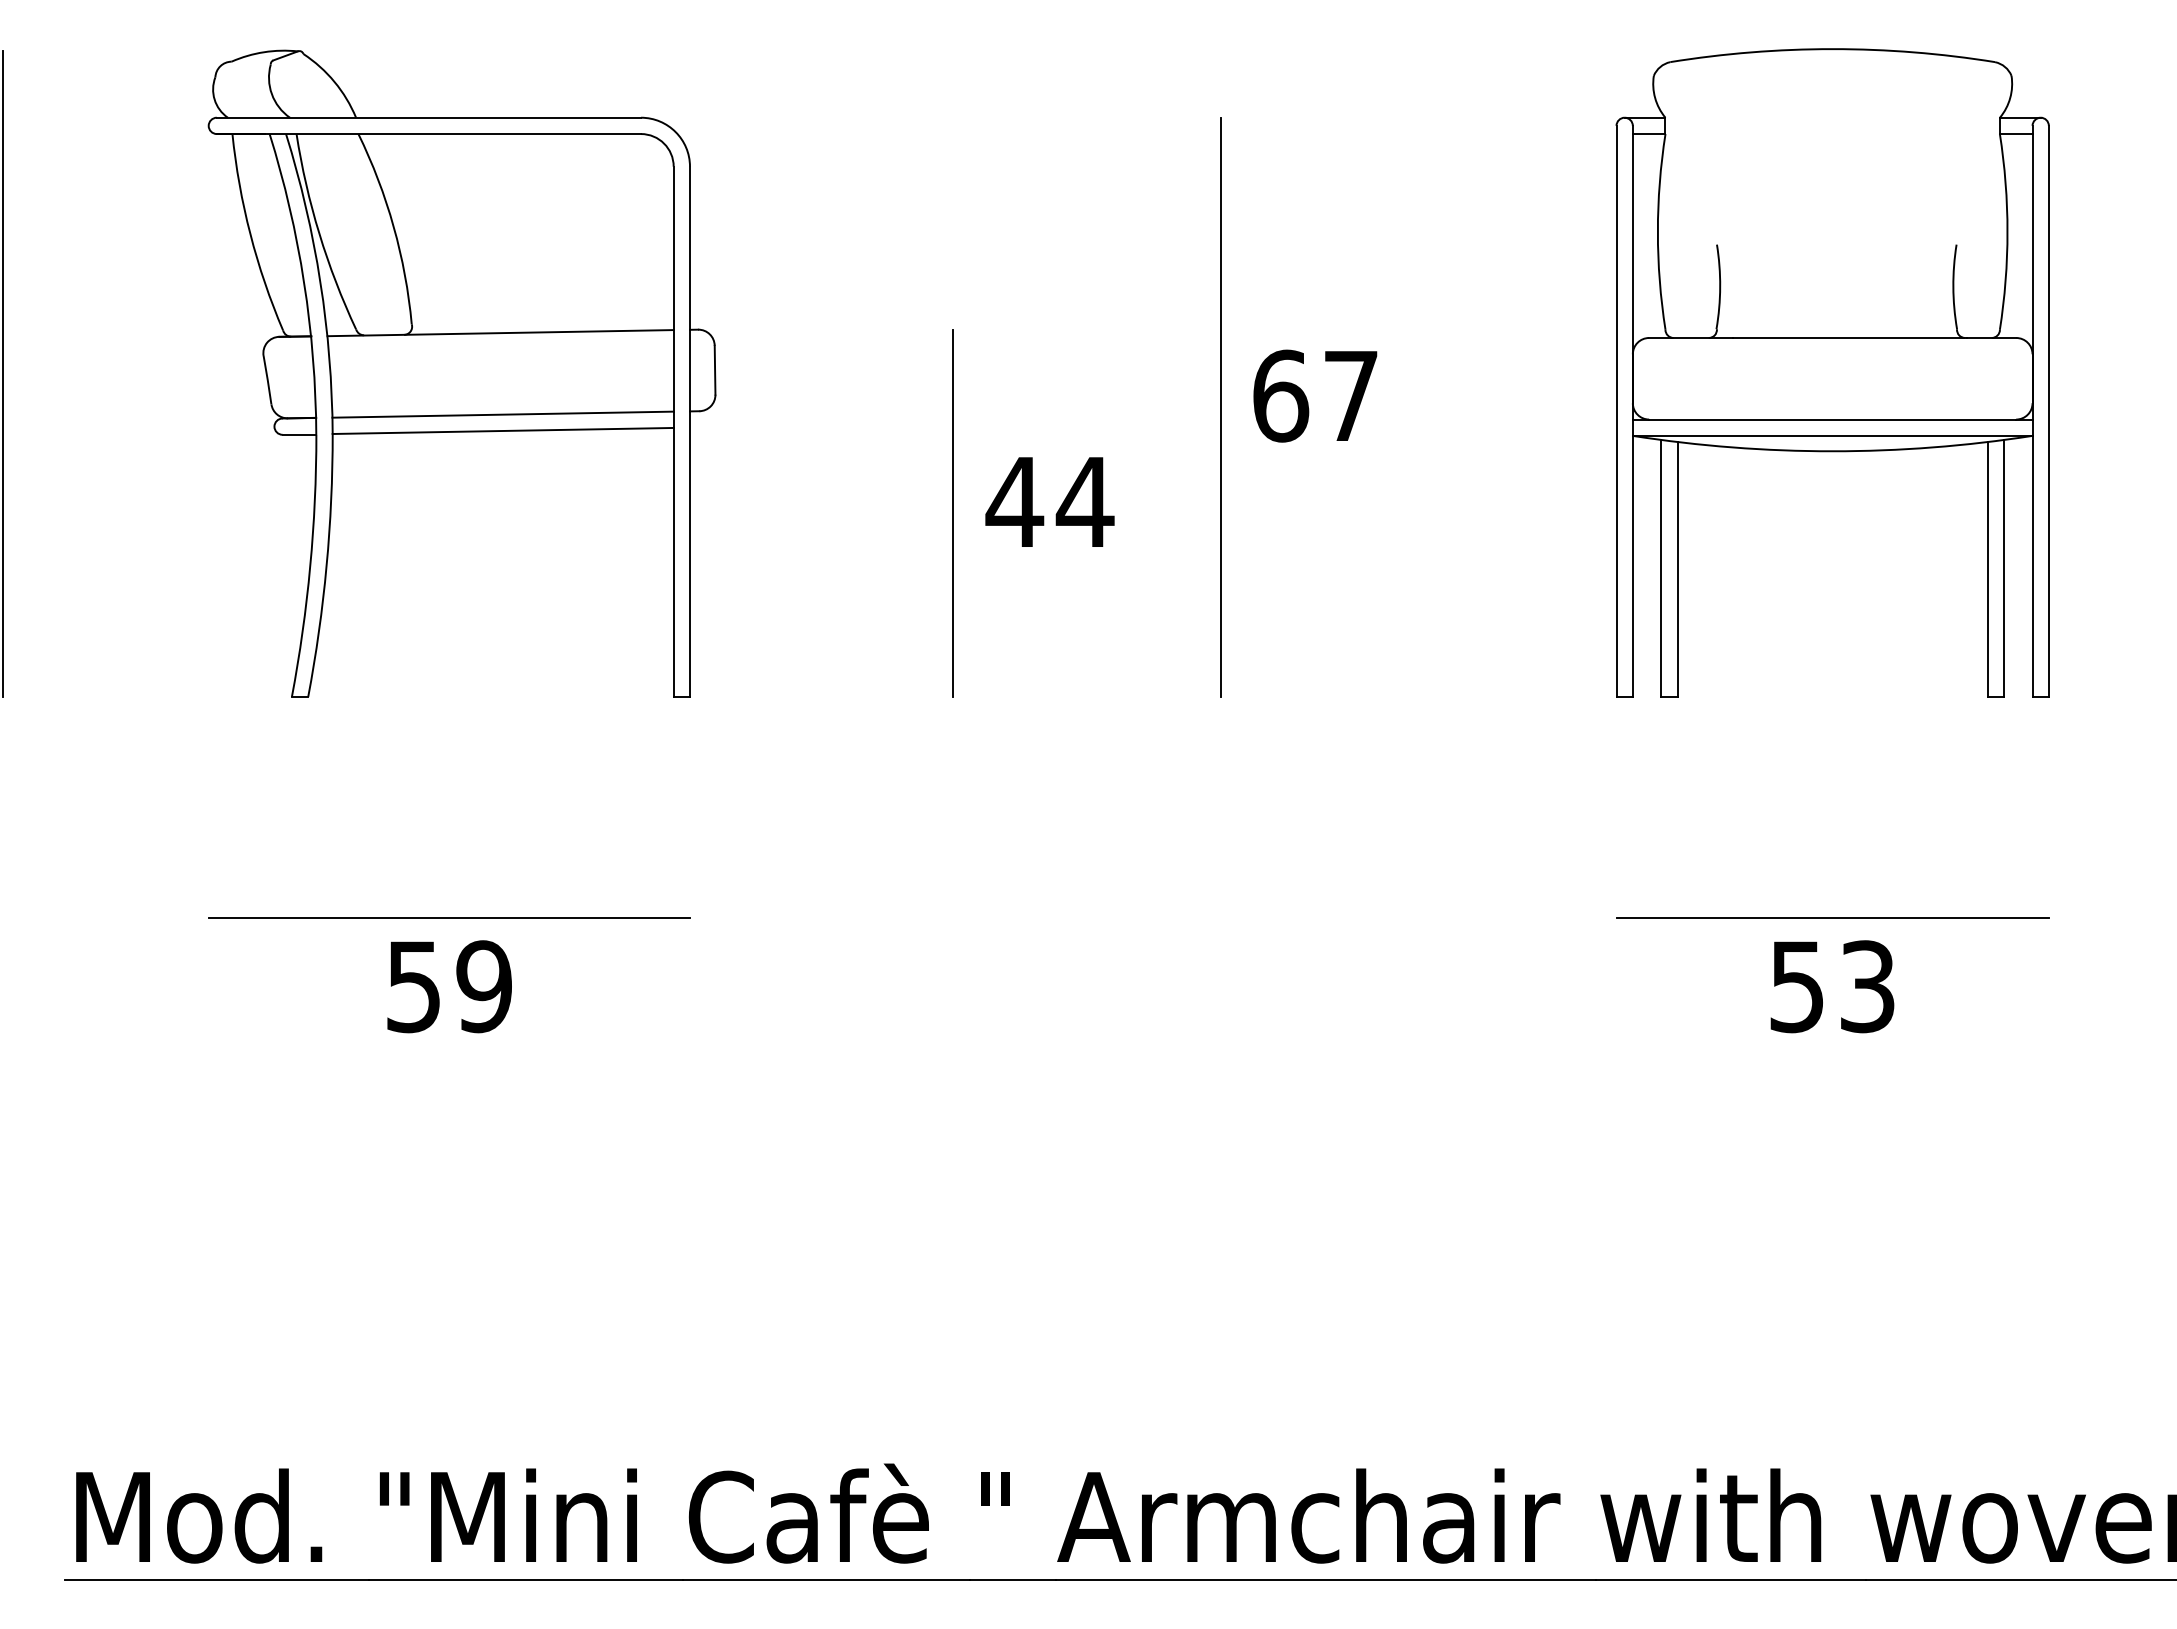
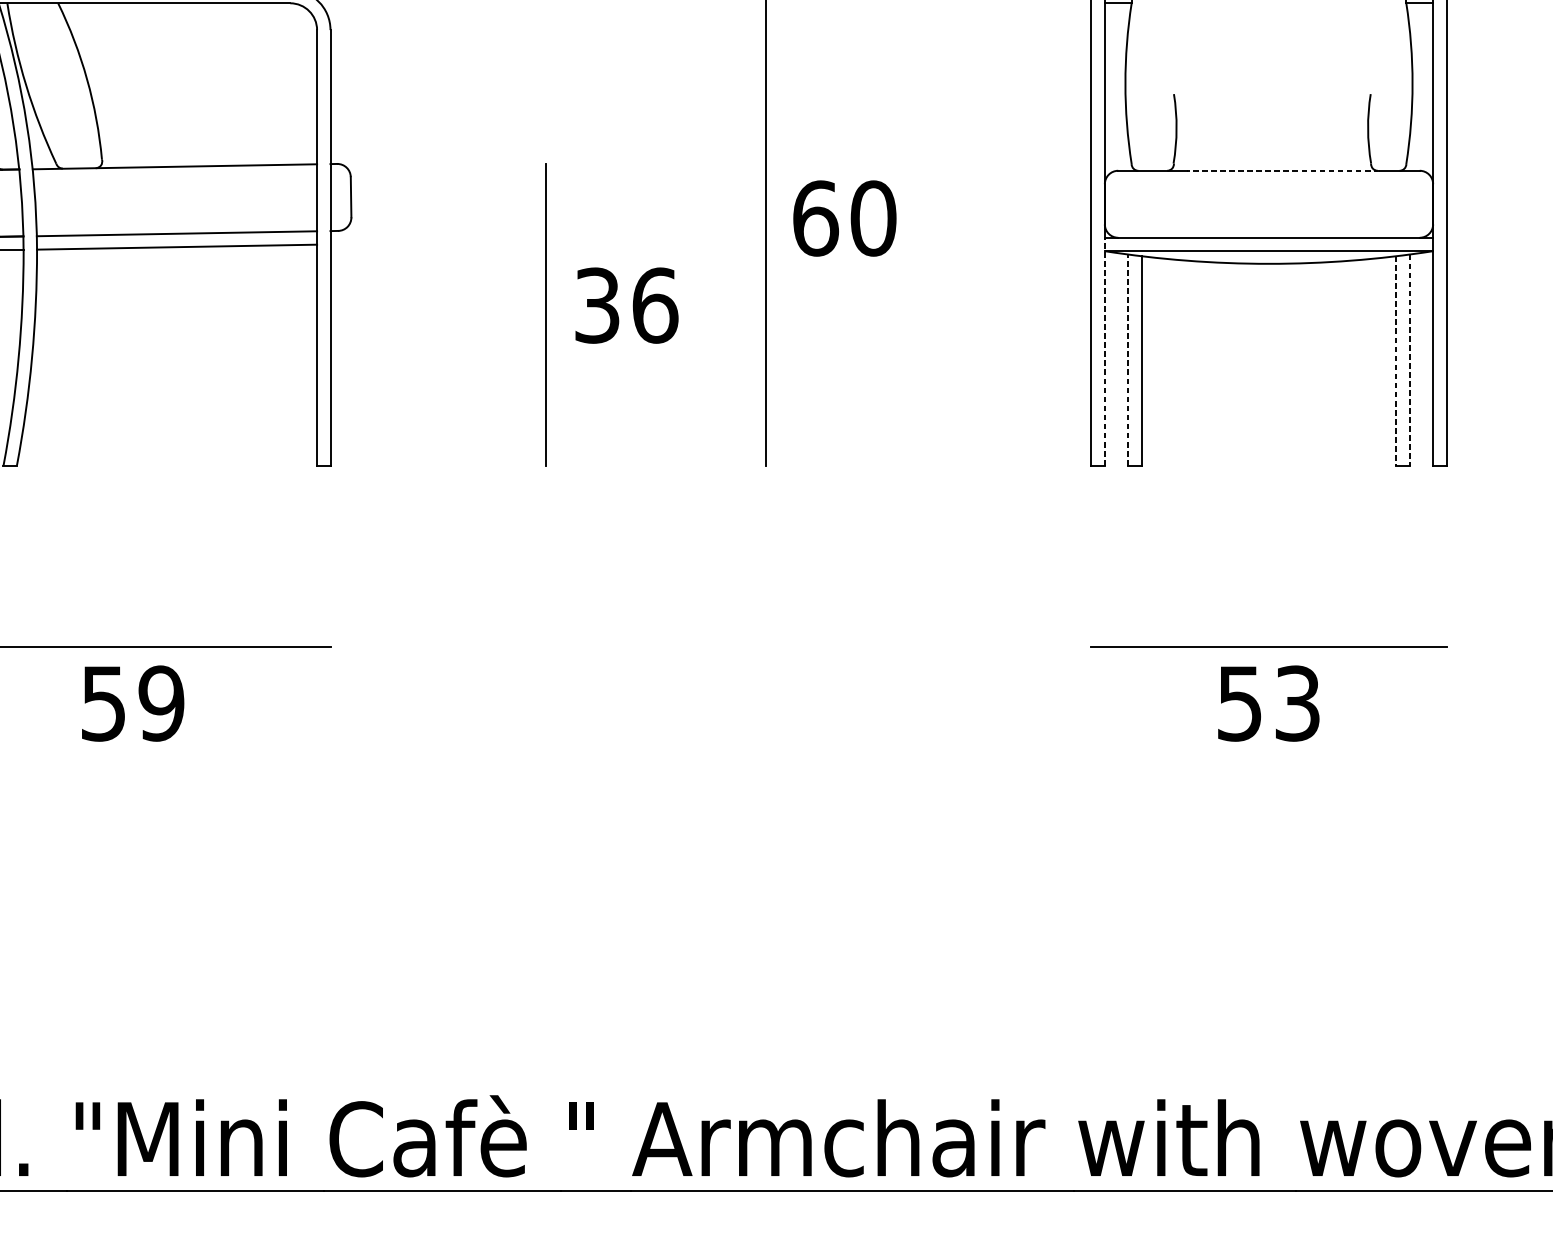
line: (1849, 337) -> (1282, 170), solid -> dashed
text: (1351, 395) -> (873, 218), 67 -> 60
text: (1049, 501) -> (625, 305), 44 -> 36
line: (1632, 558) -> (1104, 351), solid -> dashed
line: (1661, 567) -> (1128, 359), solid -> dashed
line: (2004, 568) -> (1410, 360), solid -> dashed
line: (1987, 569) -> (1396, 360), solid -> dashed

